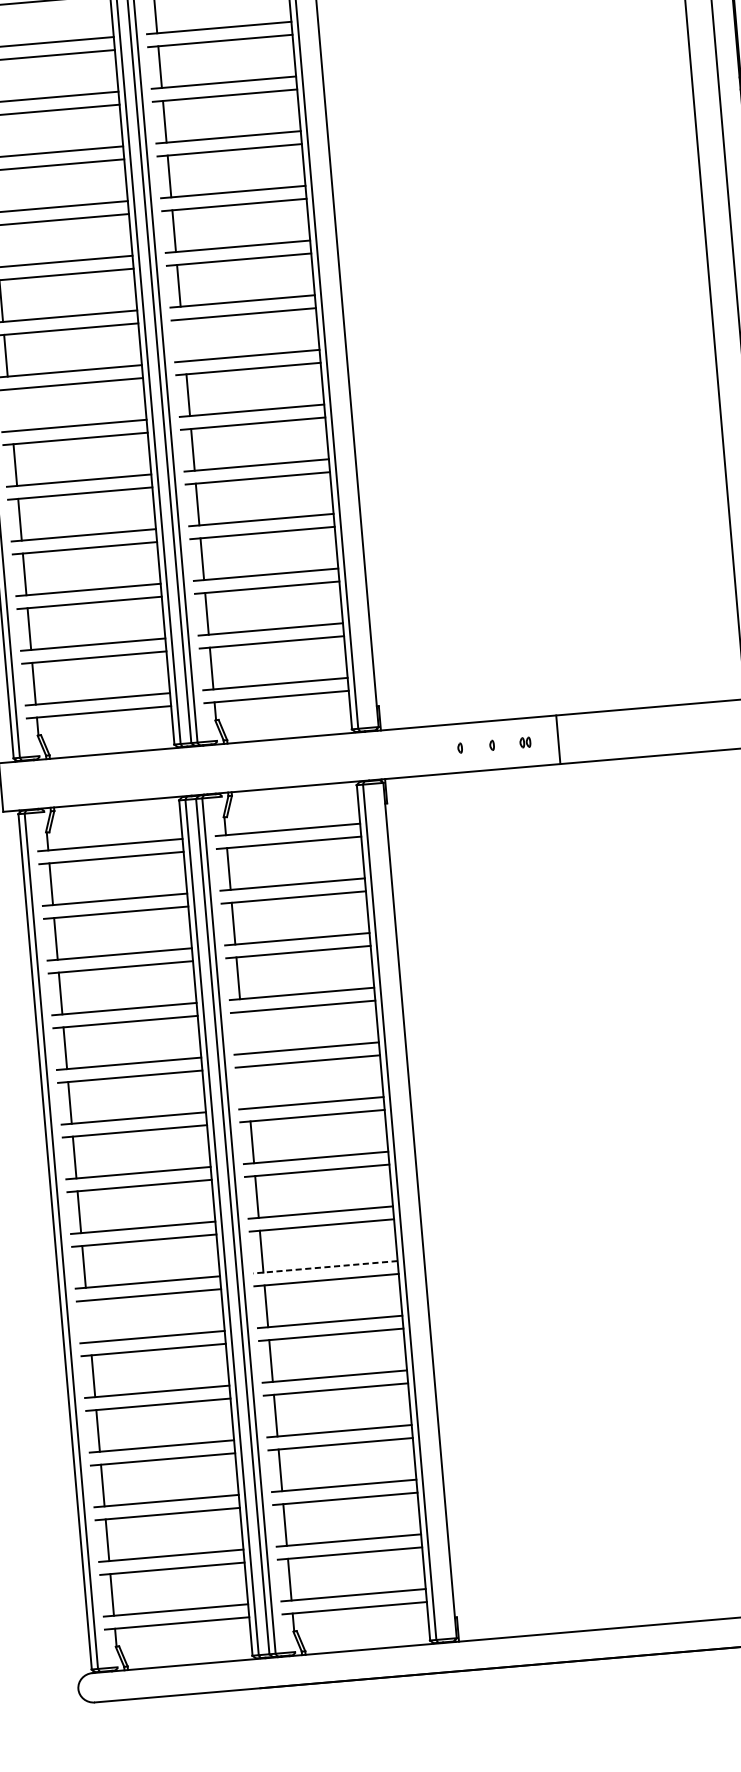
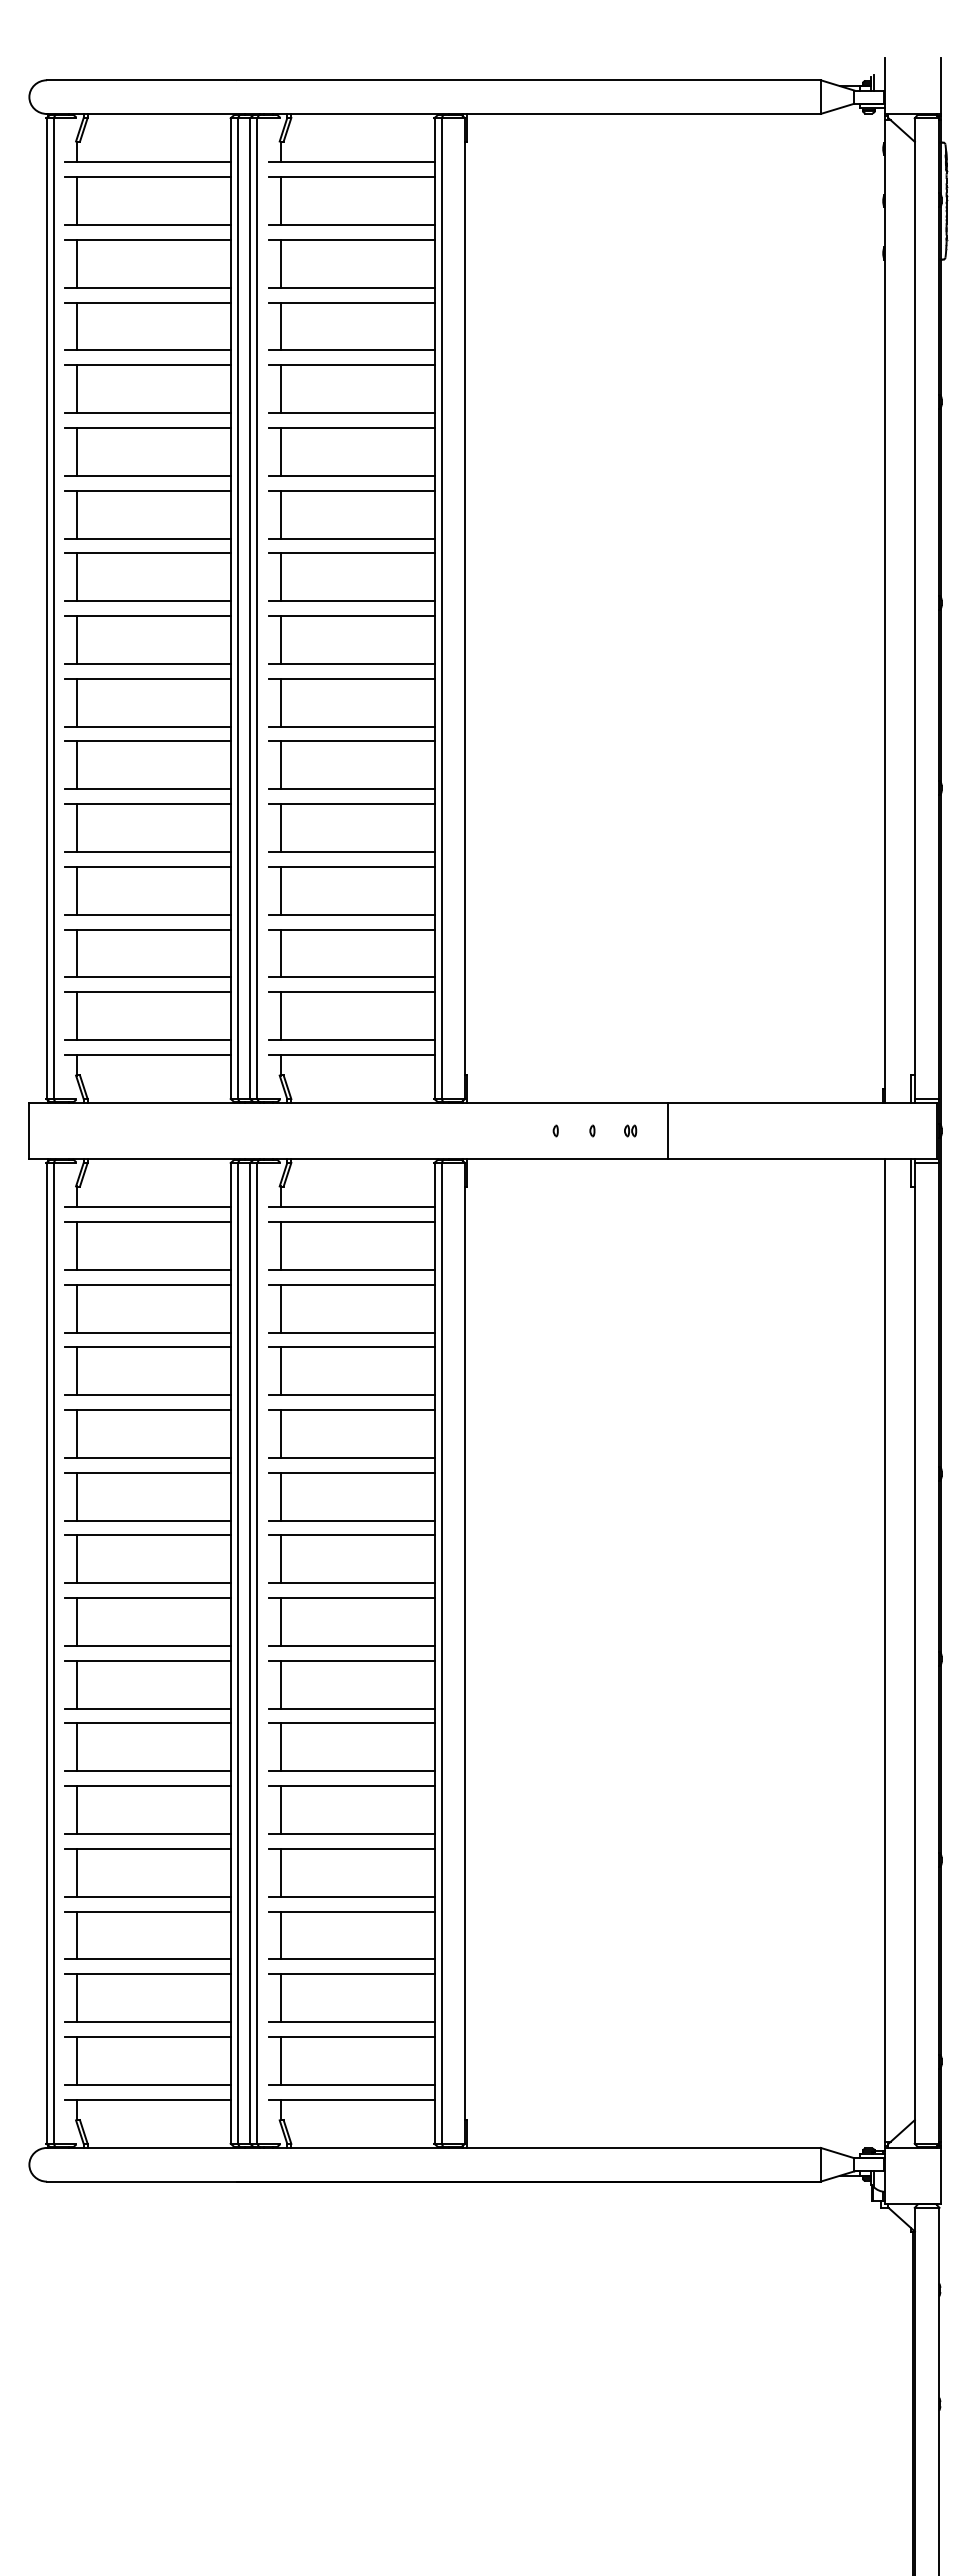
line: (183, 340) -> (280, 639), added
line: (11, 410) -> (77, 702), added
line: (242, 1032) -> (280, 1433), added
line: (247, 1087) -> (280, 1496), added
line: (325, 1267) -> (351, 1708), dashed -> solid
line: (89, 1321) -> (77, 1747), added

